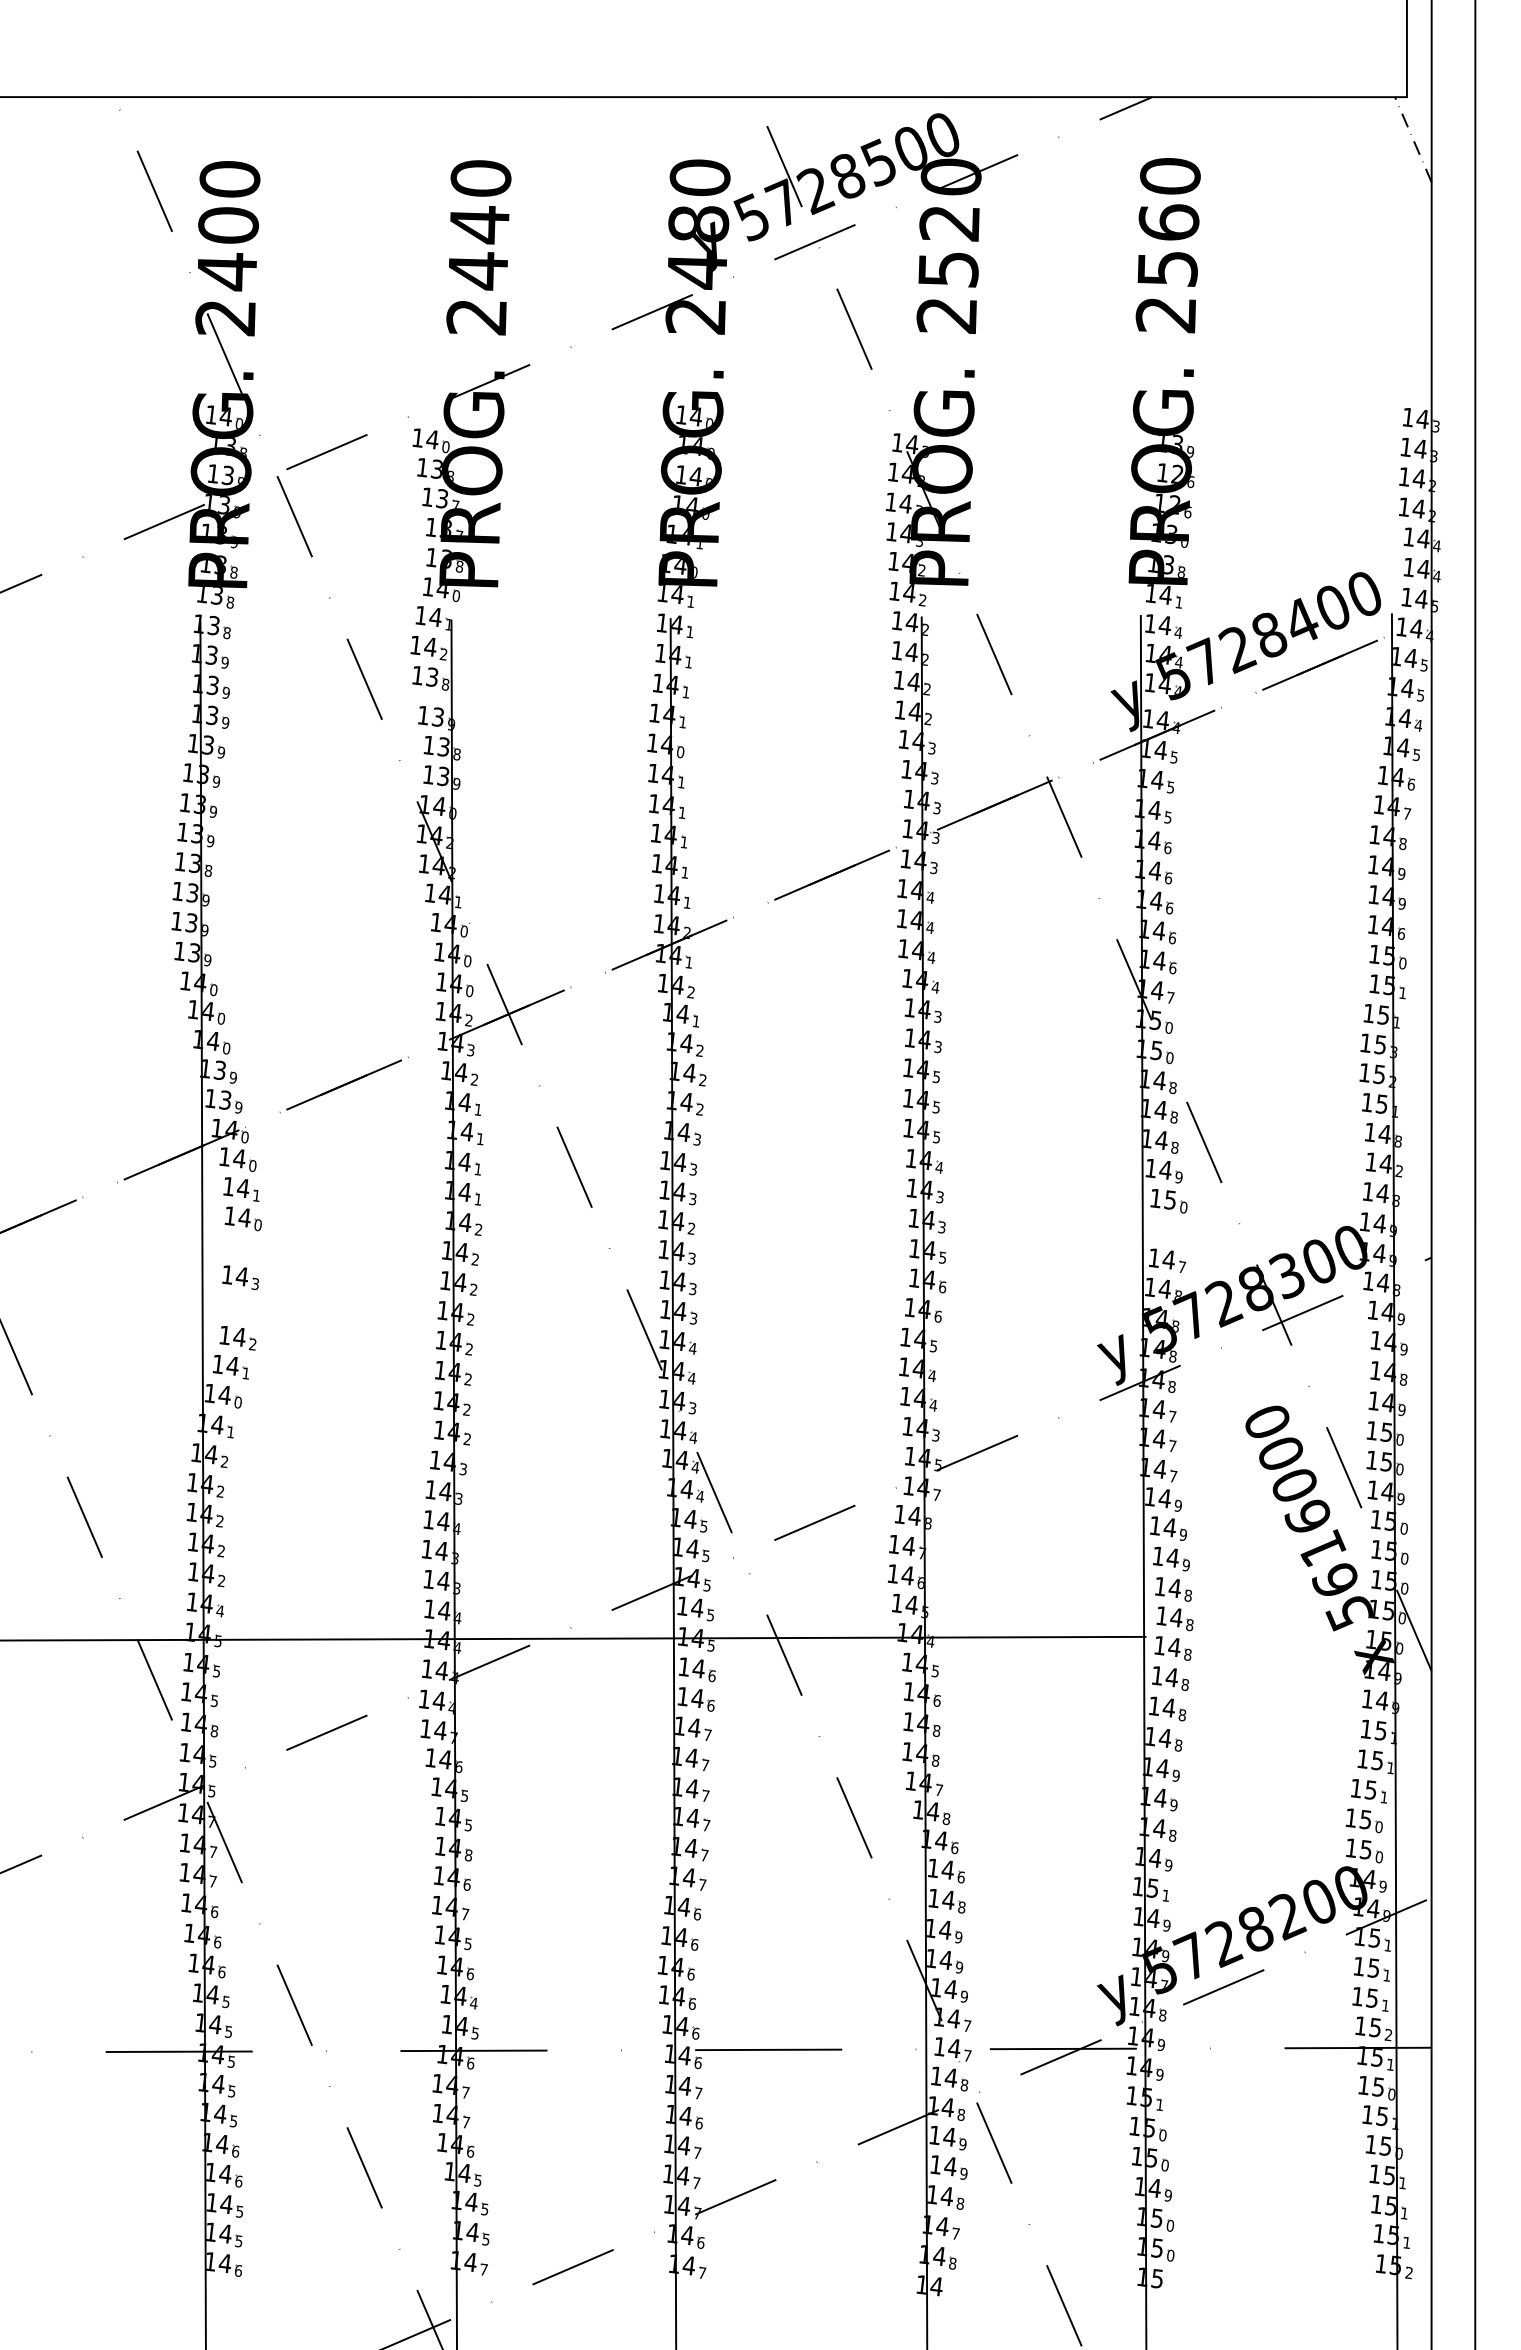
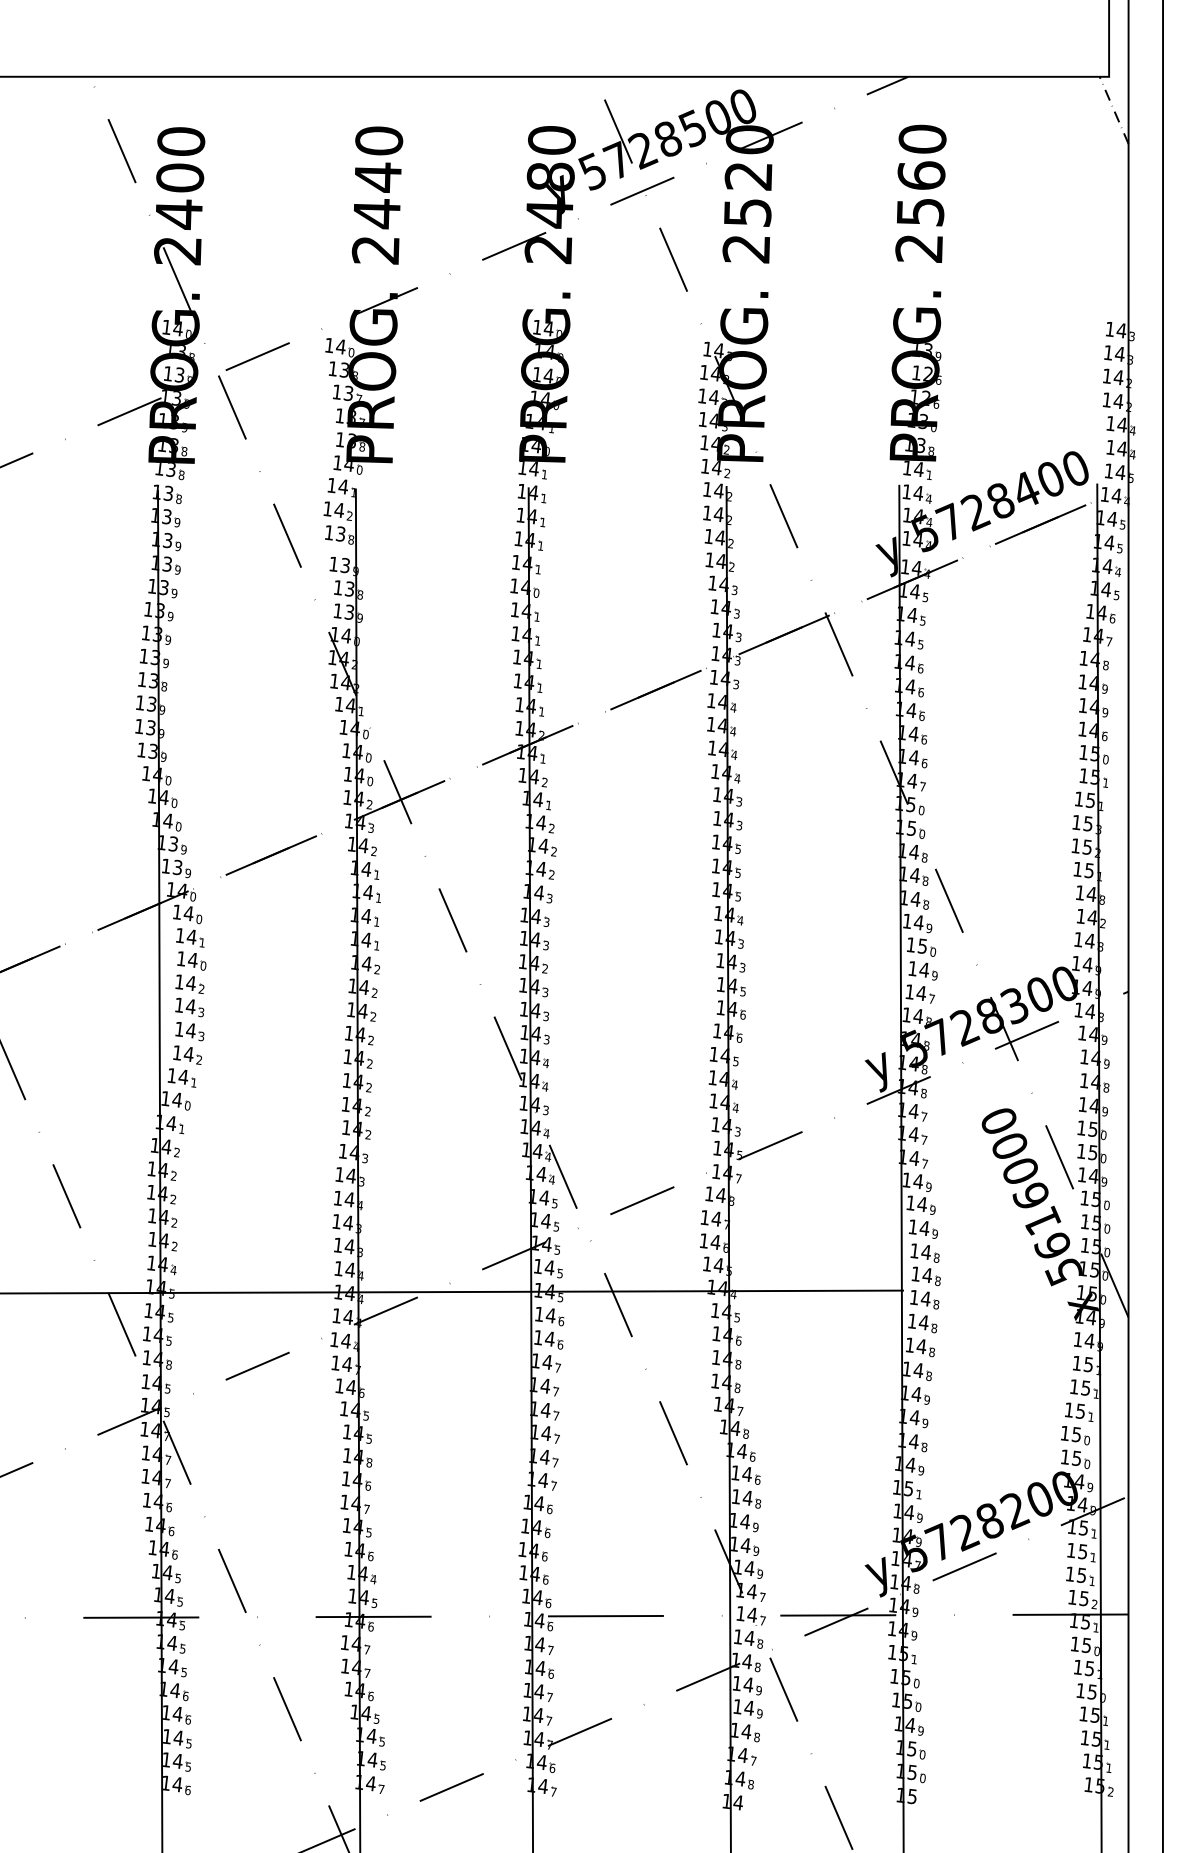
part: (1170, 1231) -> (922, 971), added
part: (240, 1248) -> (189, 984), added
part: (240, 1308) -> (189, 1031), added

